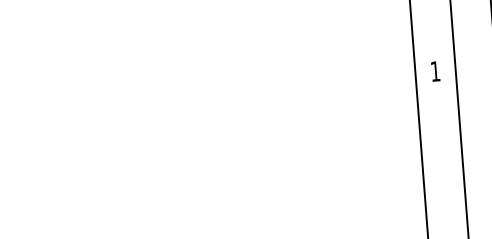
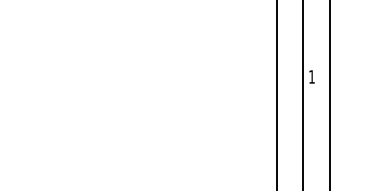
text: (434, 70) -> (311, 76), moved

